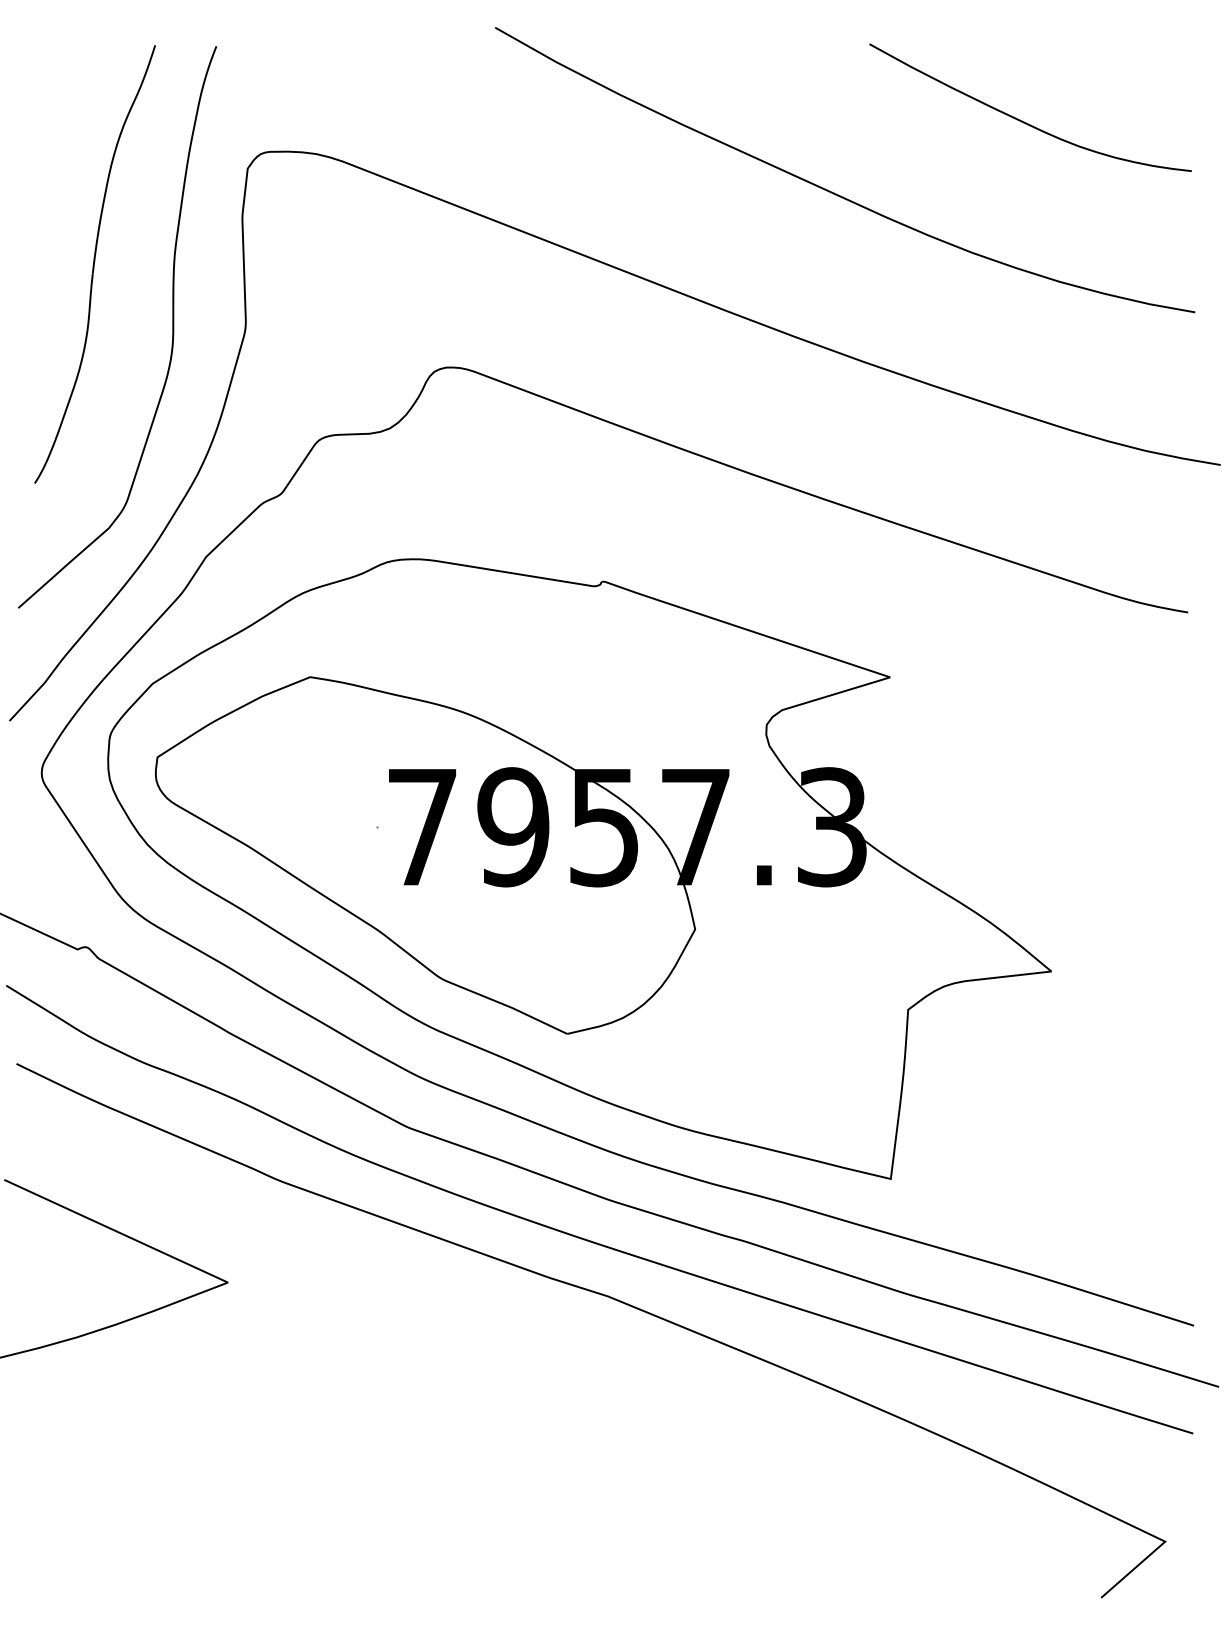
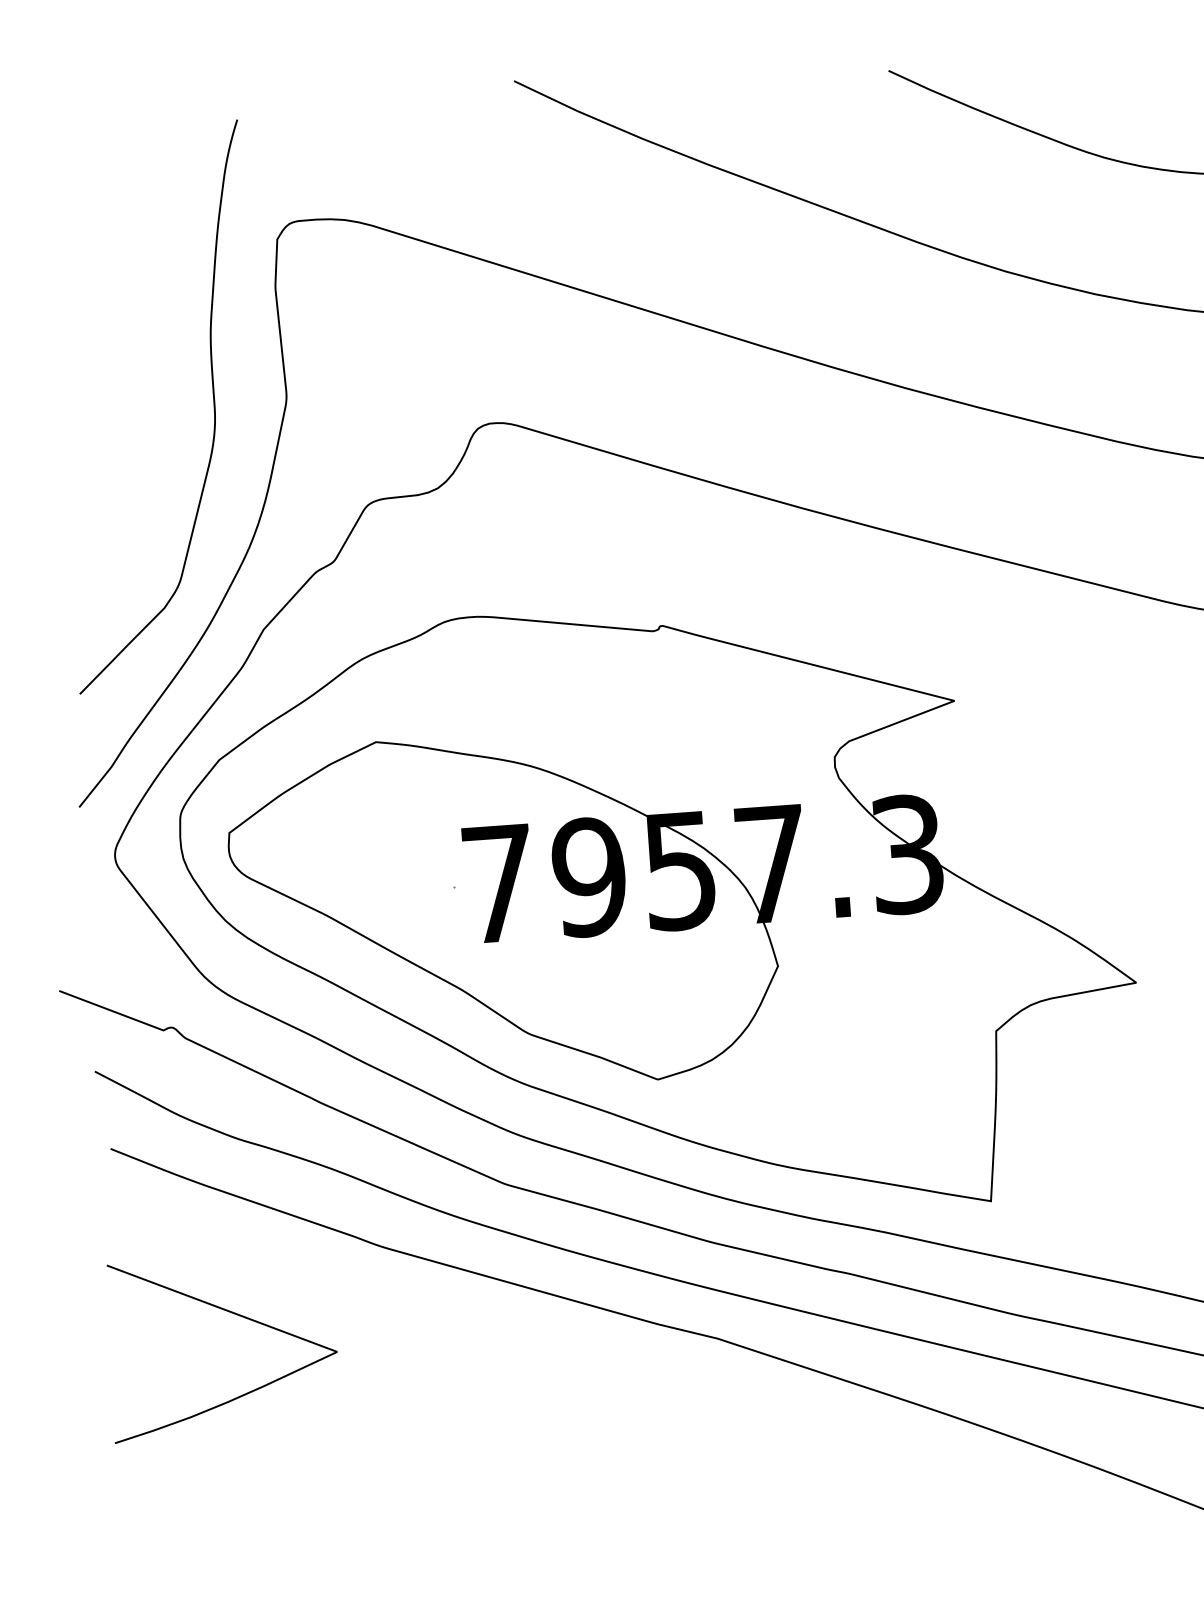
part: (94, 264) -> (131, 345), removed

